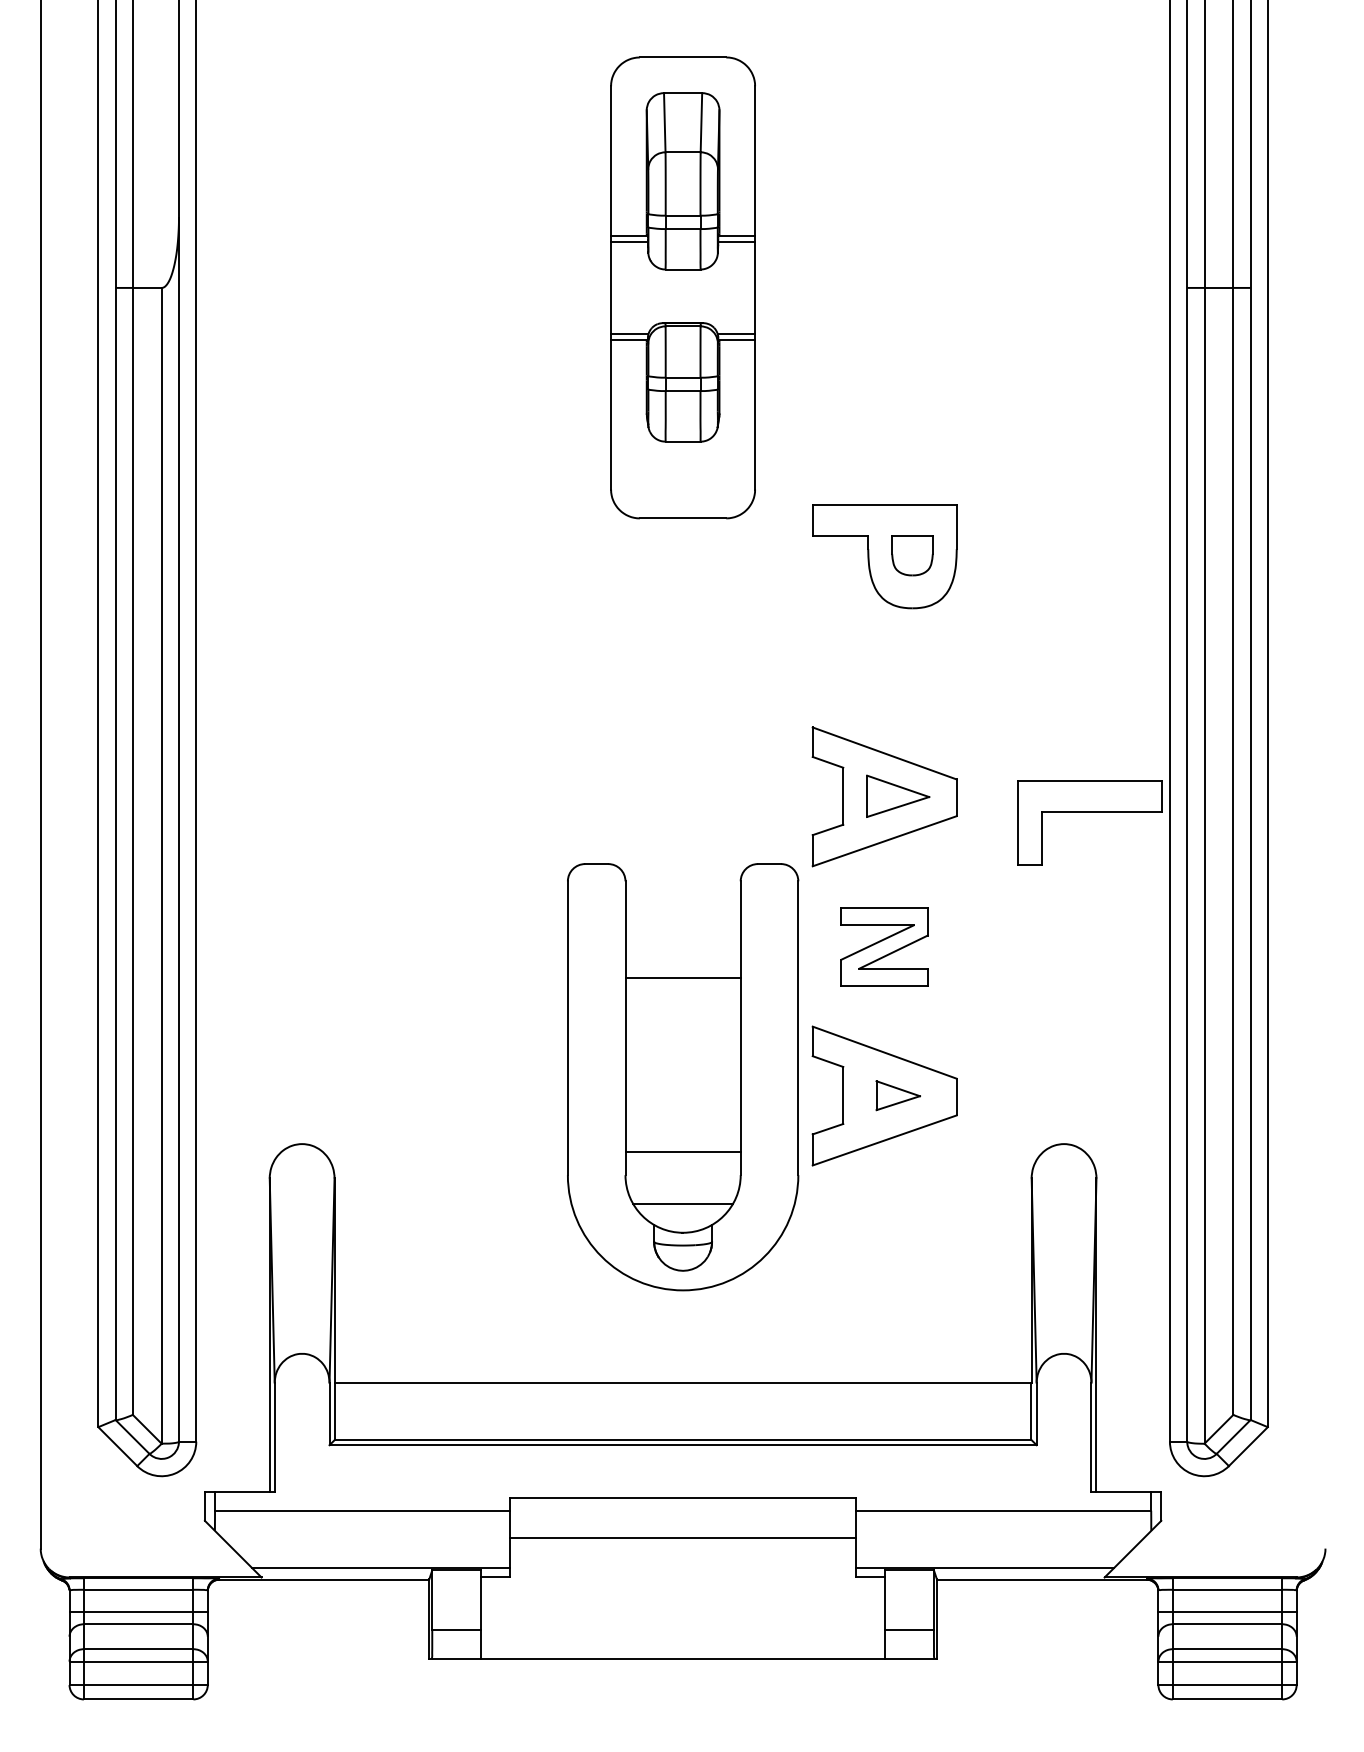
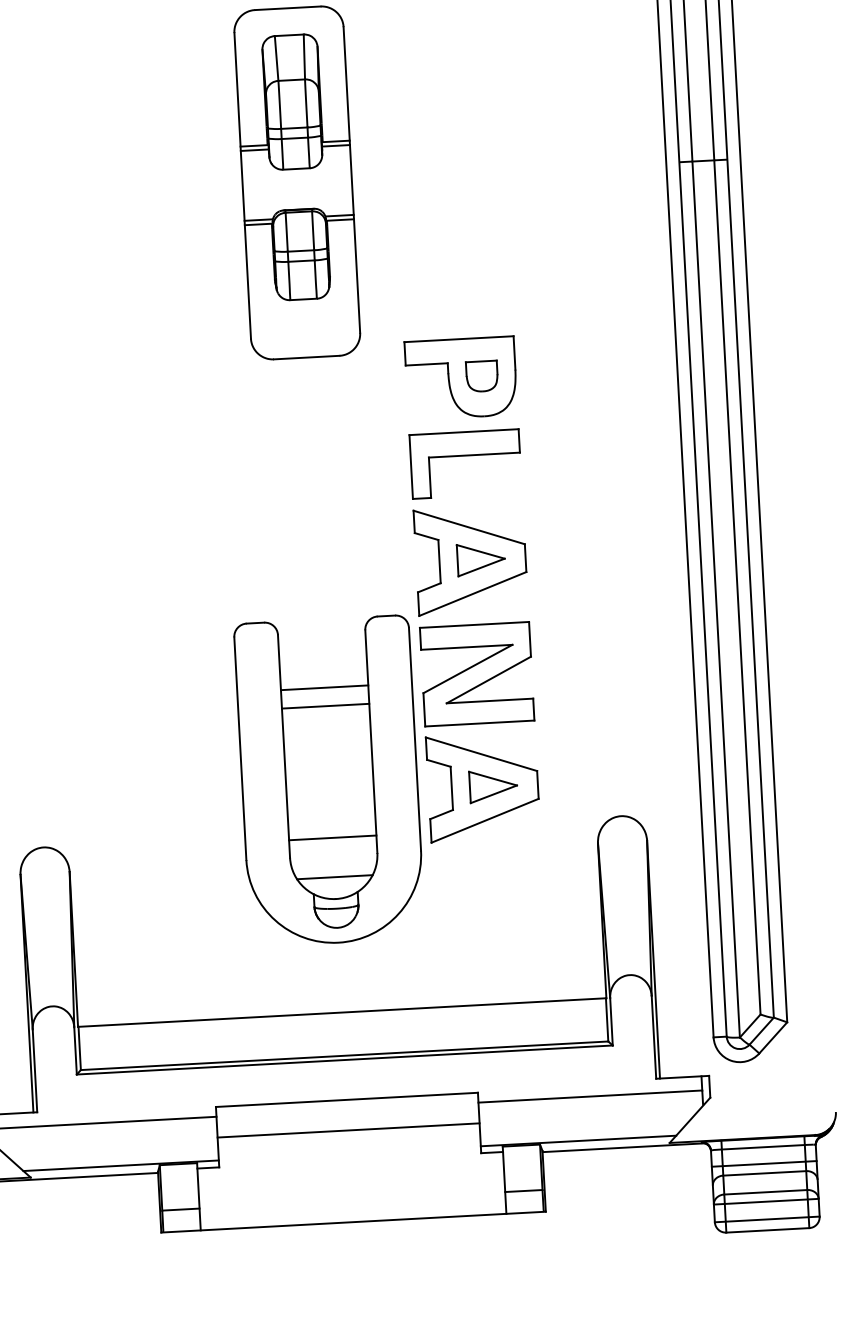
part: (1089, 812) -> (465, 456), moved
part: (884, 946) -> (476, 673), size x1.67
line: (682, 954) -> (324, 688), added
part: (898, 1095) -> (493, 786), size x1.43

